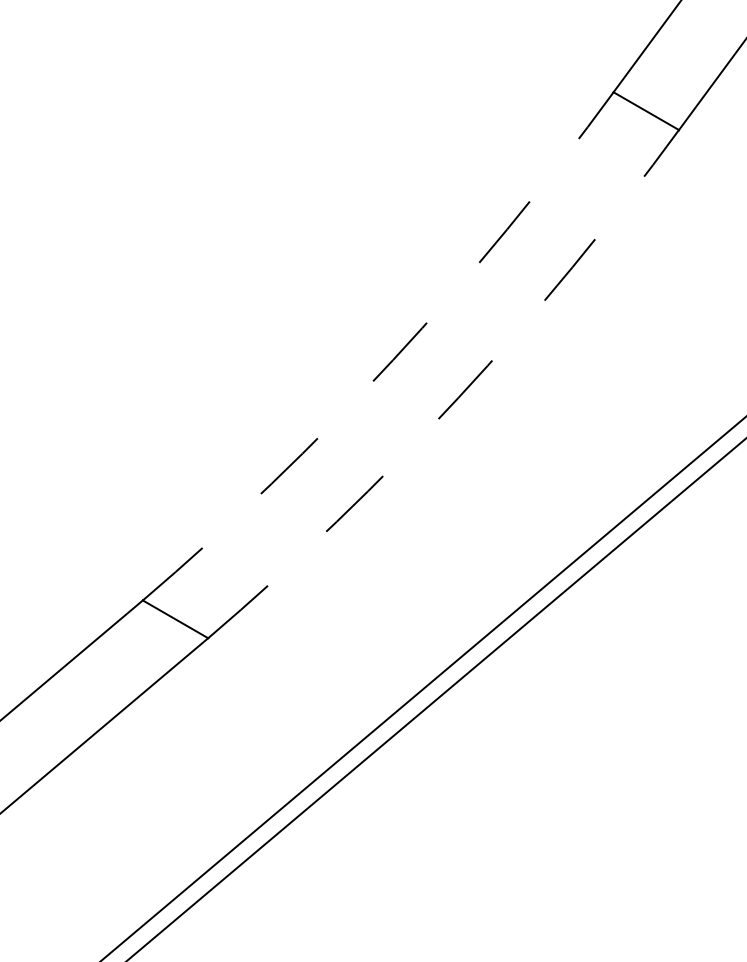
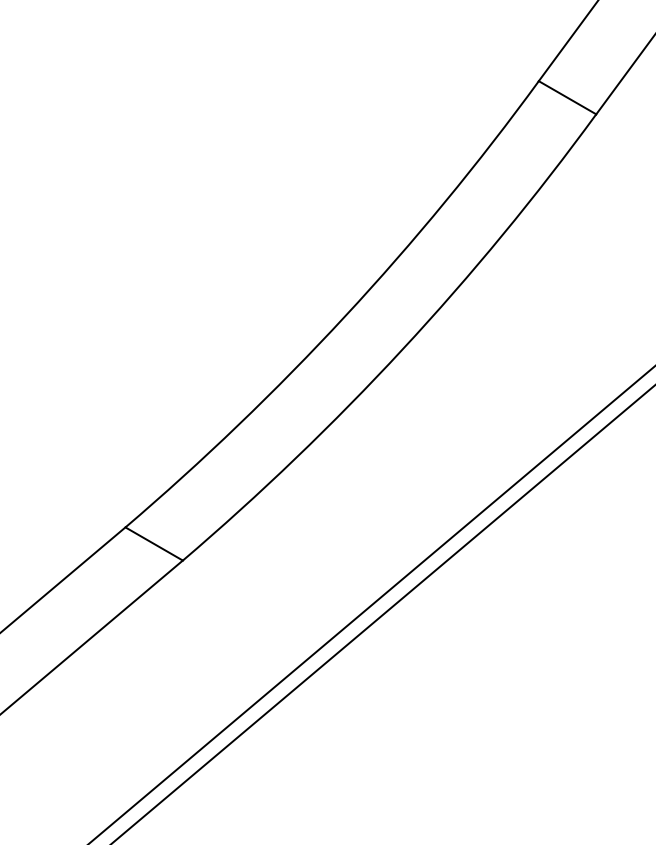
arc: (393, 360) -> (345, 316), dashed -> solid
arc: (458, 397) -> (402, 349), dashed -> solid

